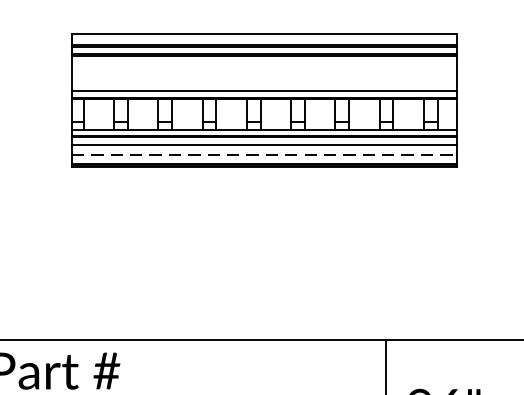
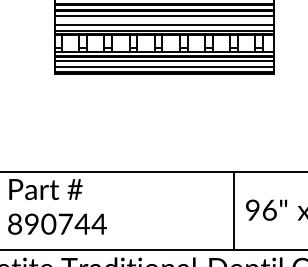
line: (264, 66) -> (164, 16), added
line: (264, 82) -> (164, 25), added
line: (266, 154) -> (165, 66), dashed -> solid

